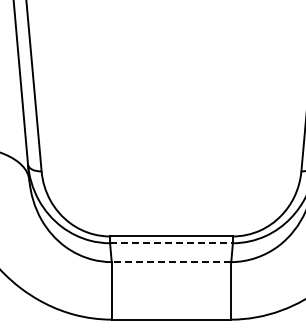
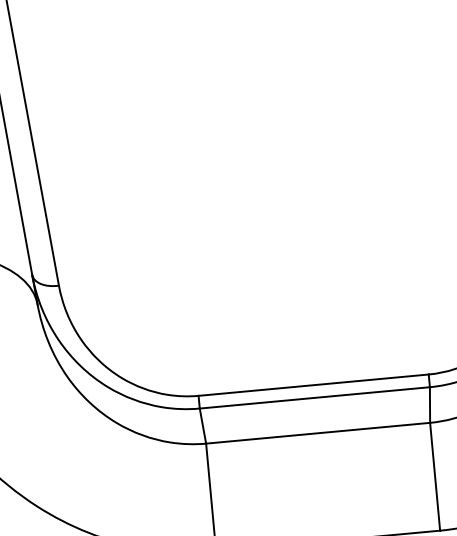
line: (171, 243) -> (314, 398), dashed -> solid
line: (171, 262) -> (318, 433), dashed -> solid

